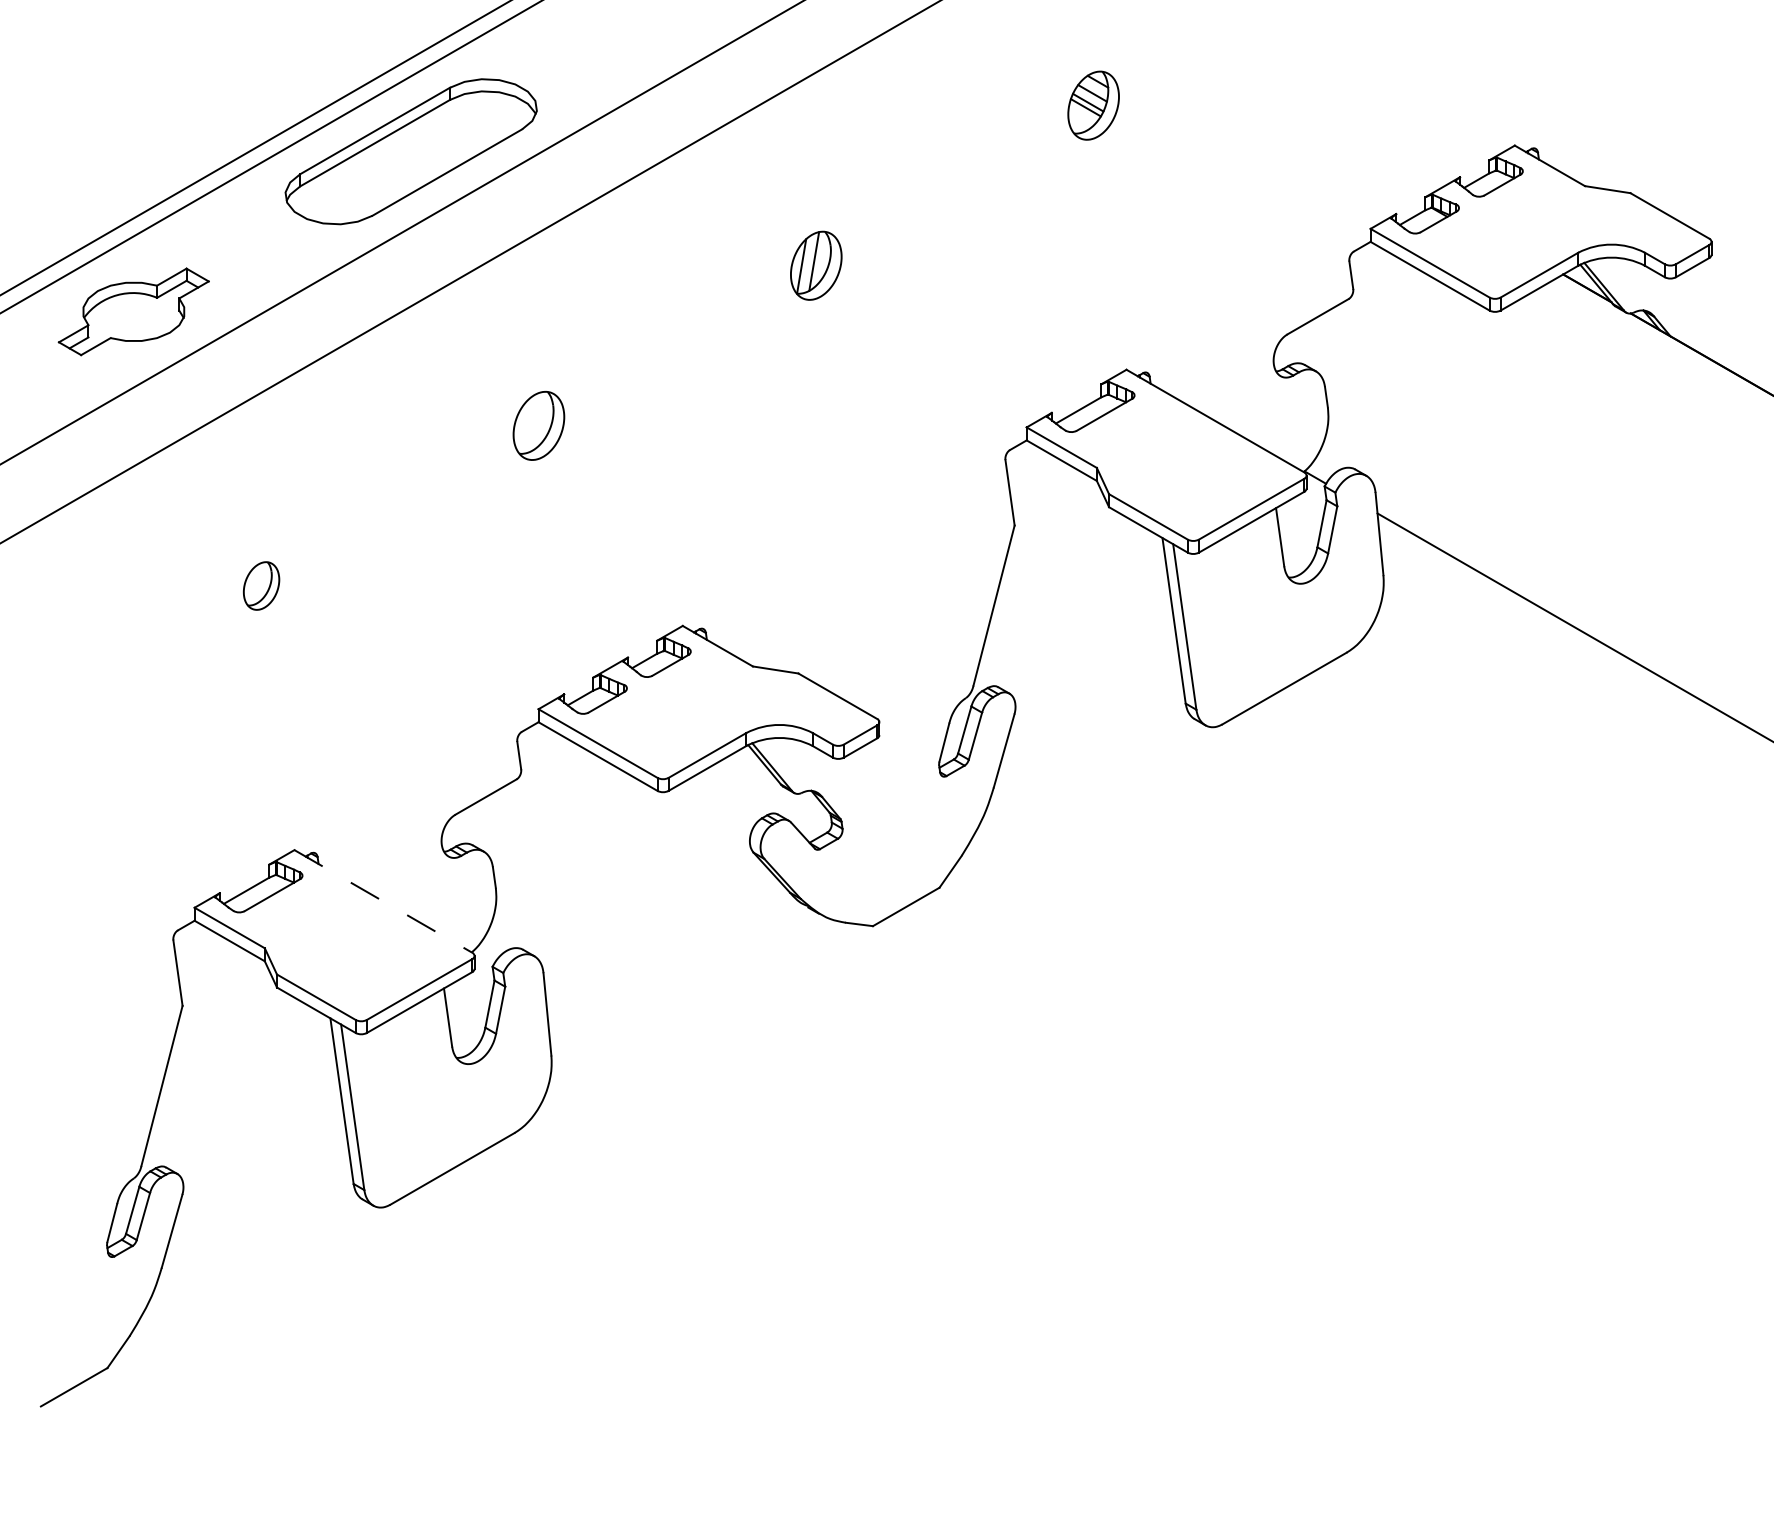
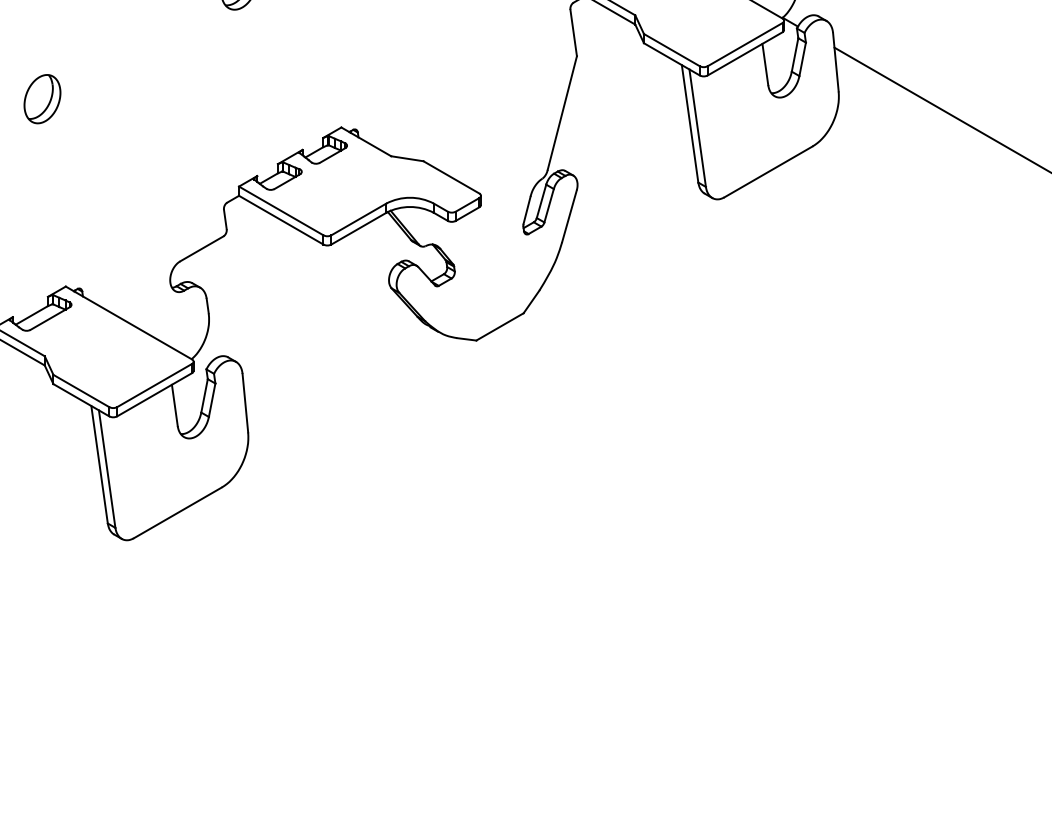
part: (261, 585) -> (42, 98), size x1.43
line: (383, 901) -> (129, 323), dashed -> solid

